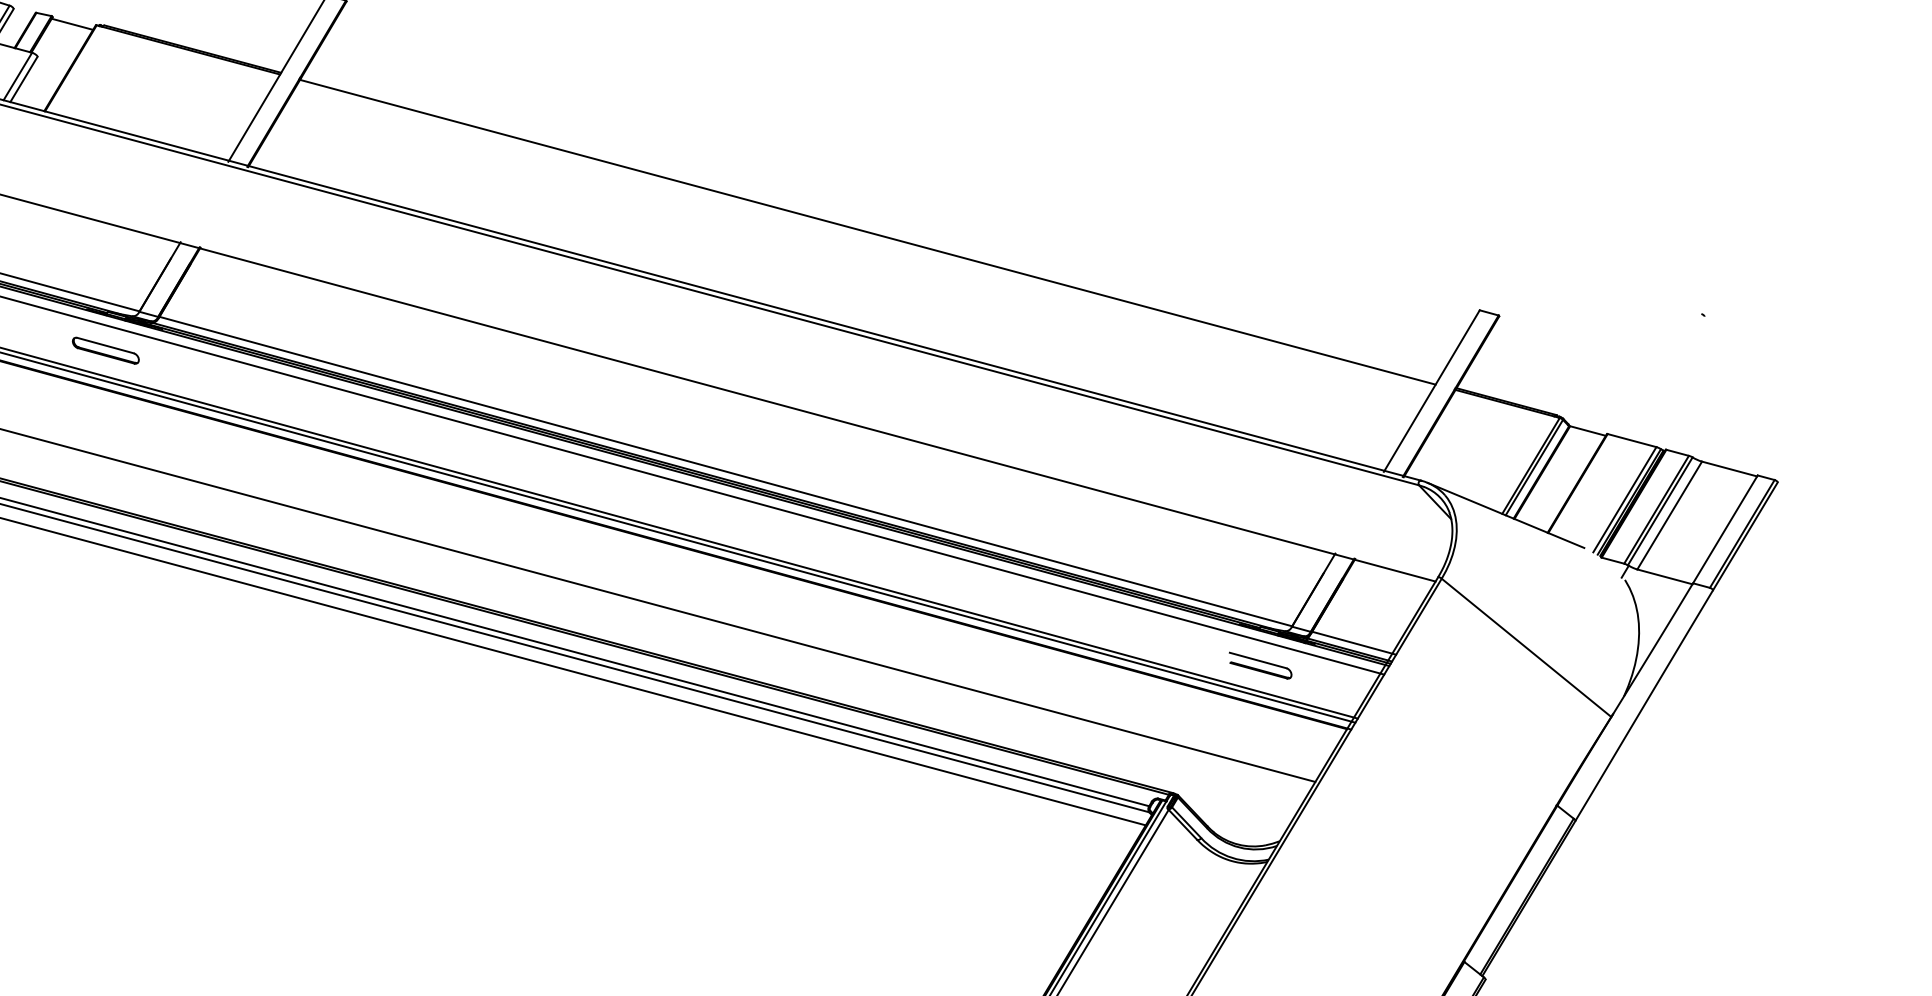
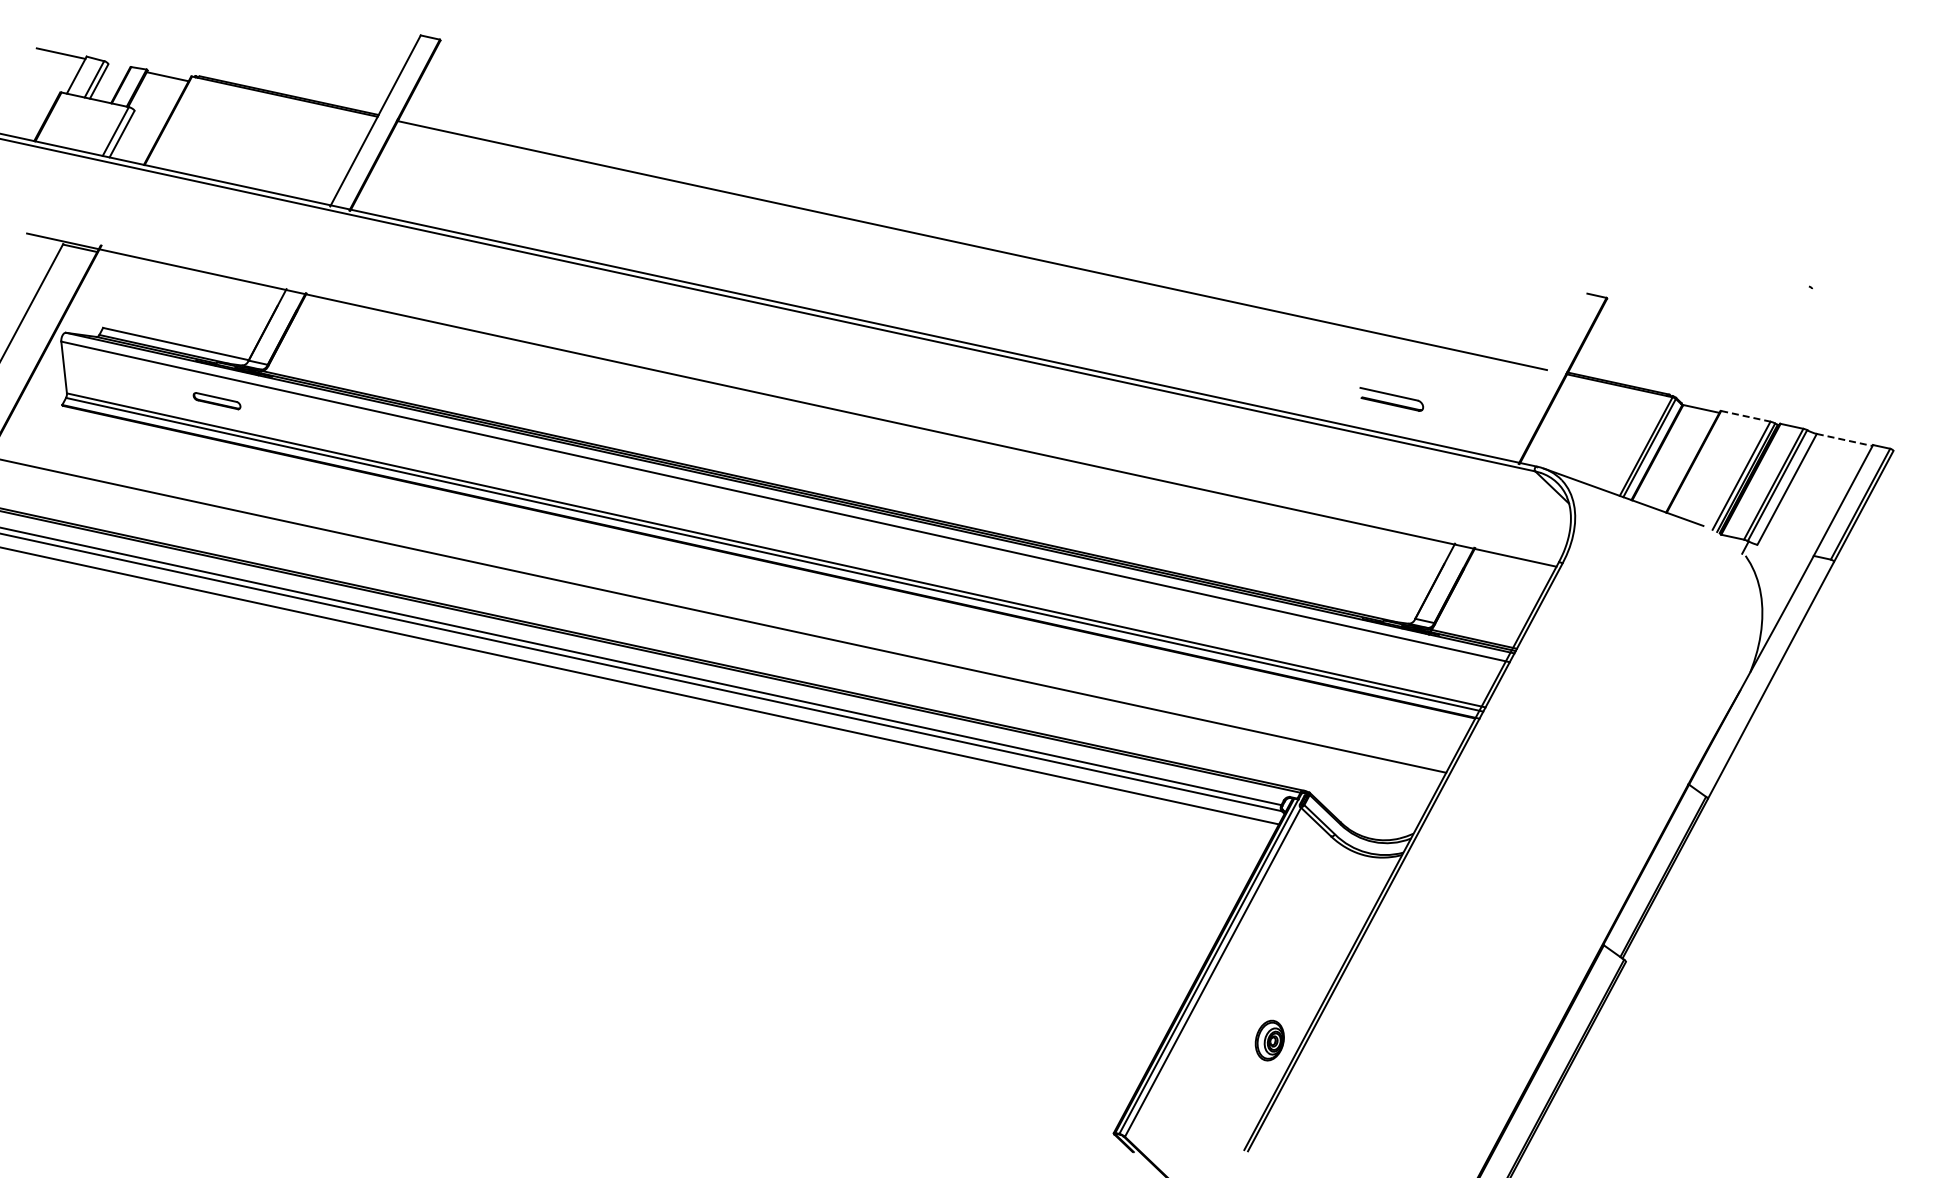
part: (105, 350) -> (216, 400), size x0.7
line: (1431, 390) -> (1543, 376), removed
line: (1632, 440) -> (1746, 416), solid -> dashed
line: (1729, 468) -> (1844, 439), solid -> dashed
line: (725, 471) -> (841, 491), removed
line: (1665, 576) -> (1785, 550), removed
line: (1353, 642) -> (1477, 631), removed
line: (1526, 647) -> (1650, 628), removed
part: (1260, 665) -> (1391, 399), moved

